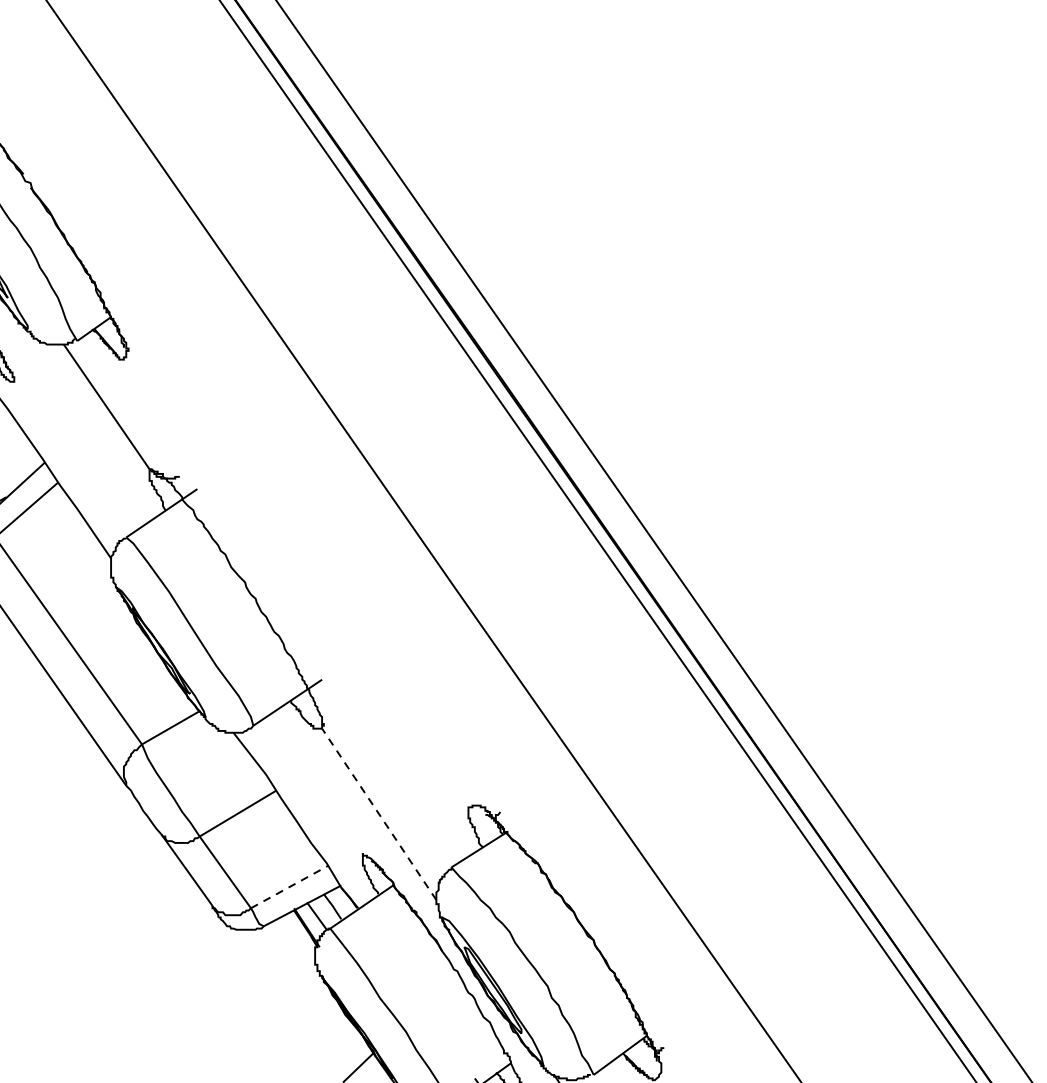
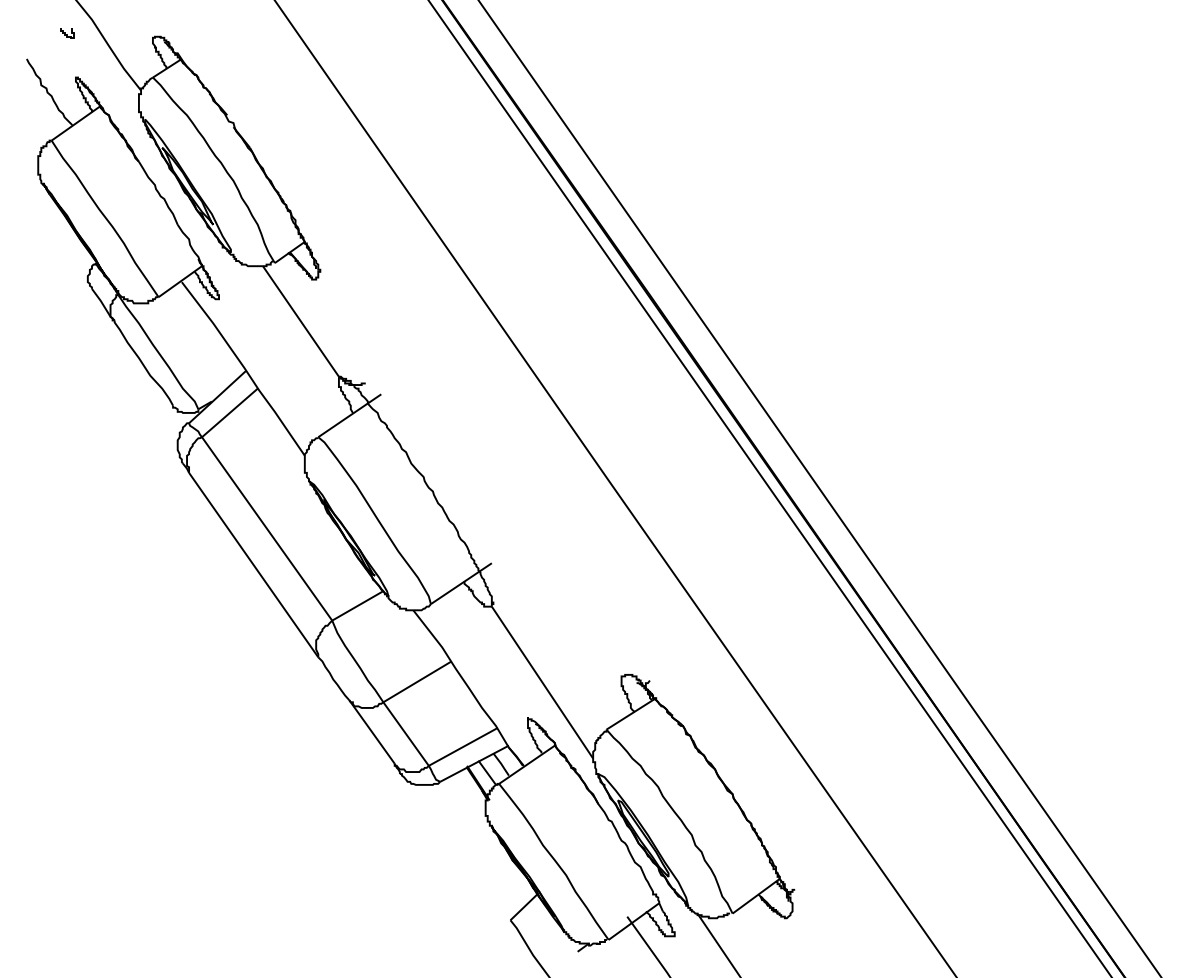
line: (379, 814) -> (542, 682), dashed -> solid
line: (290, 886) -> (463, 746), dashed -> solid

